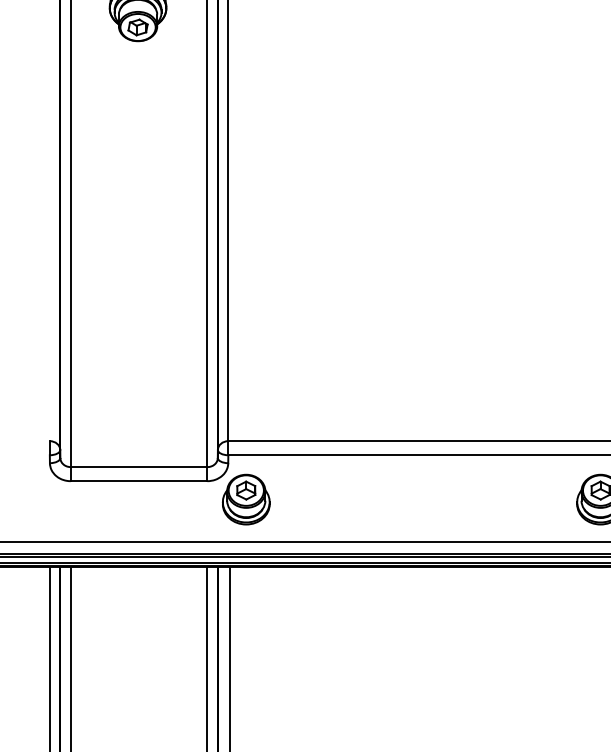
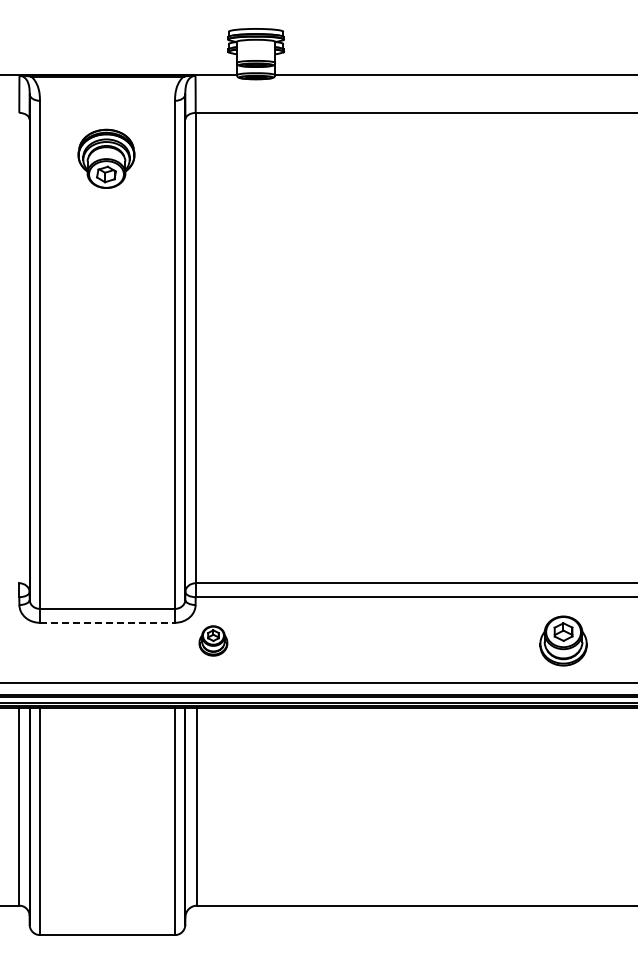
line: (140, 480) -> (108, 622), solid -> dashed
part: (246, 499) -> (213, 640), size x0.6

